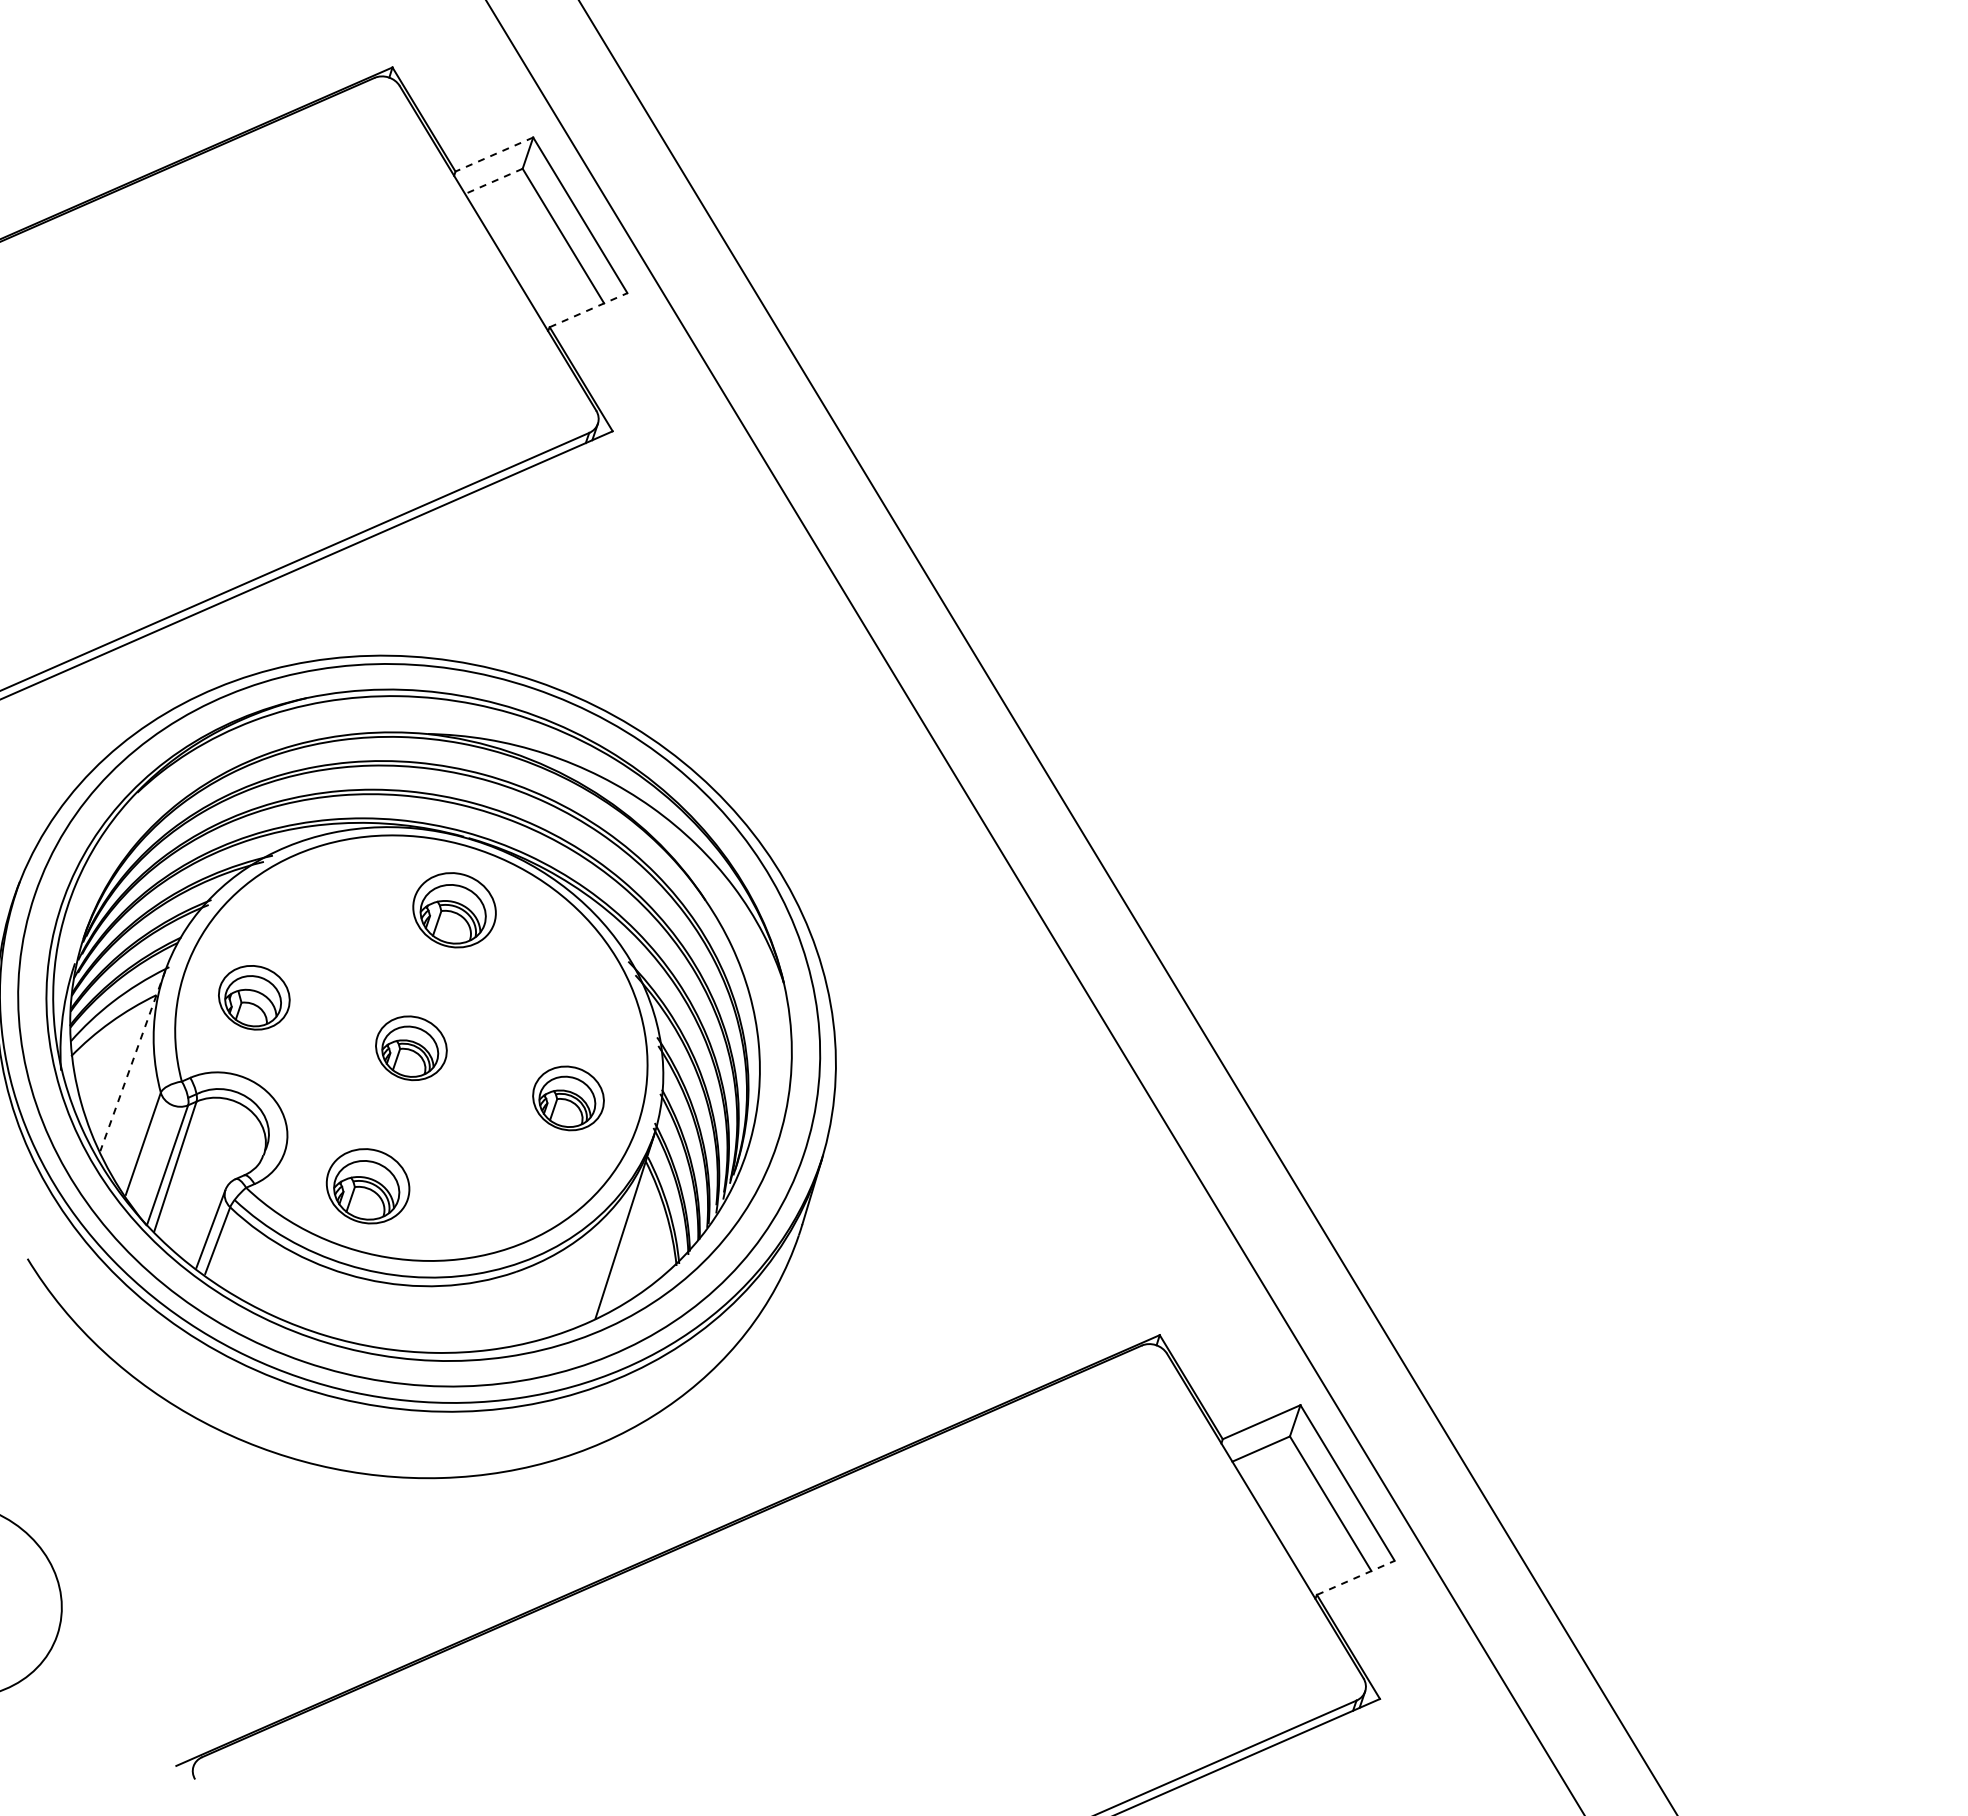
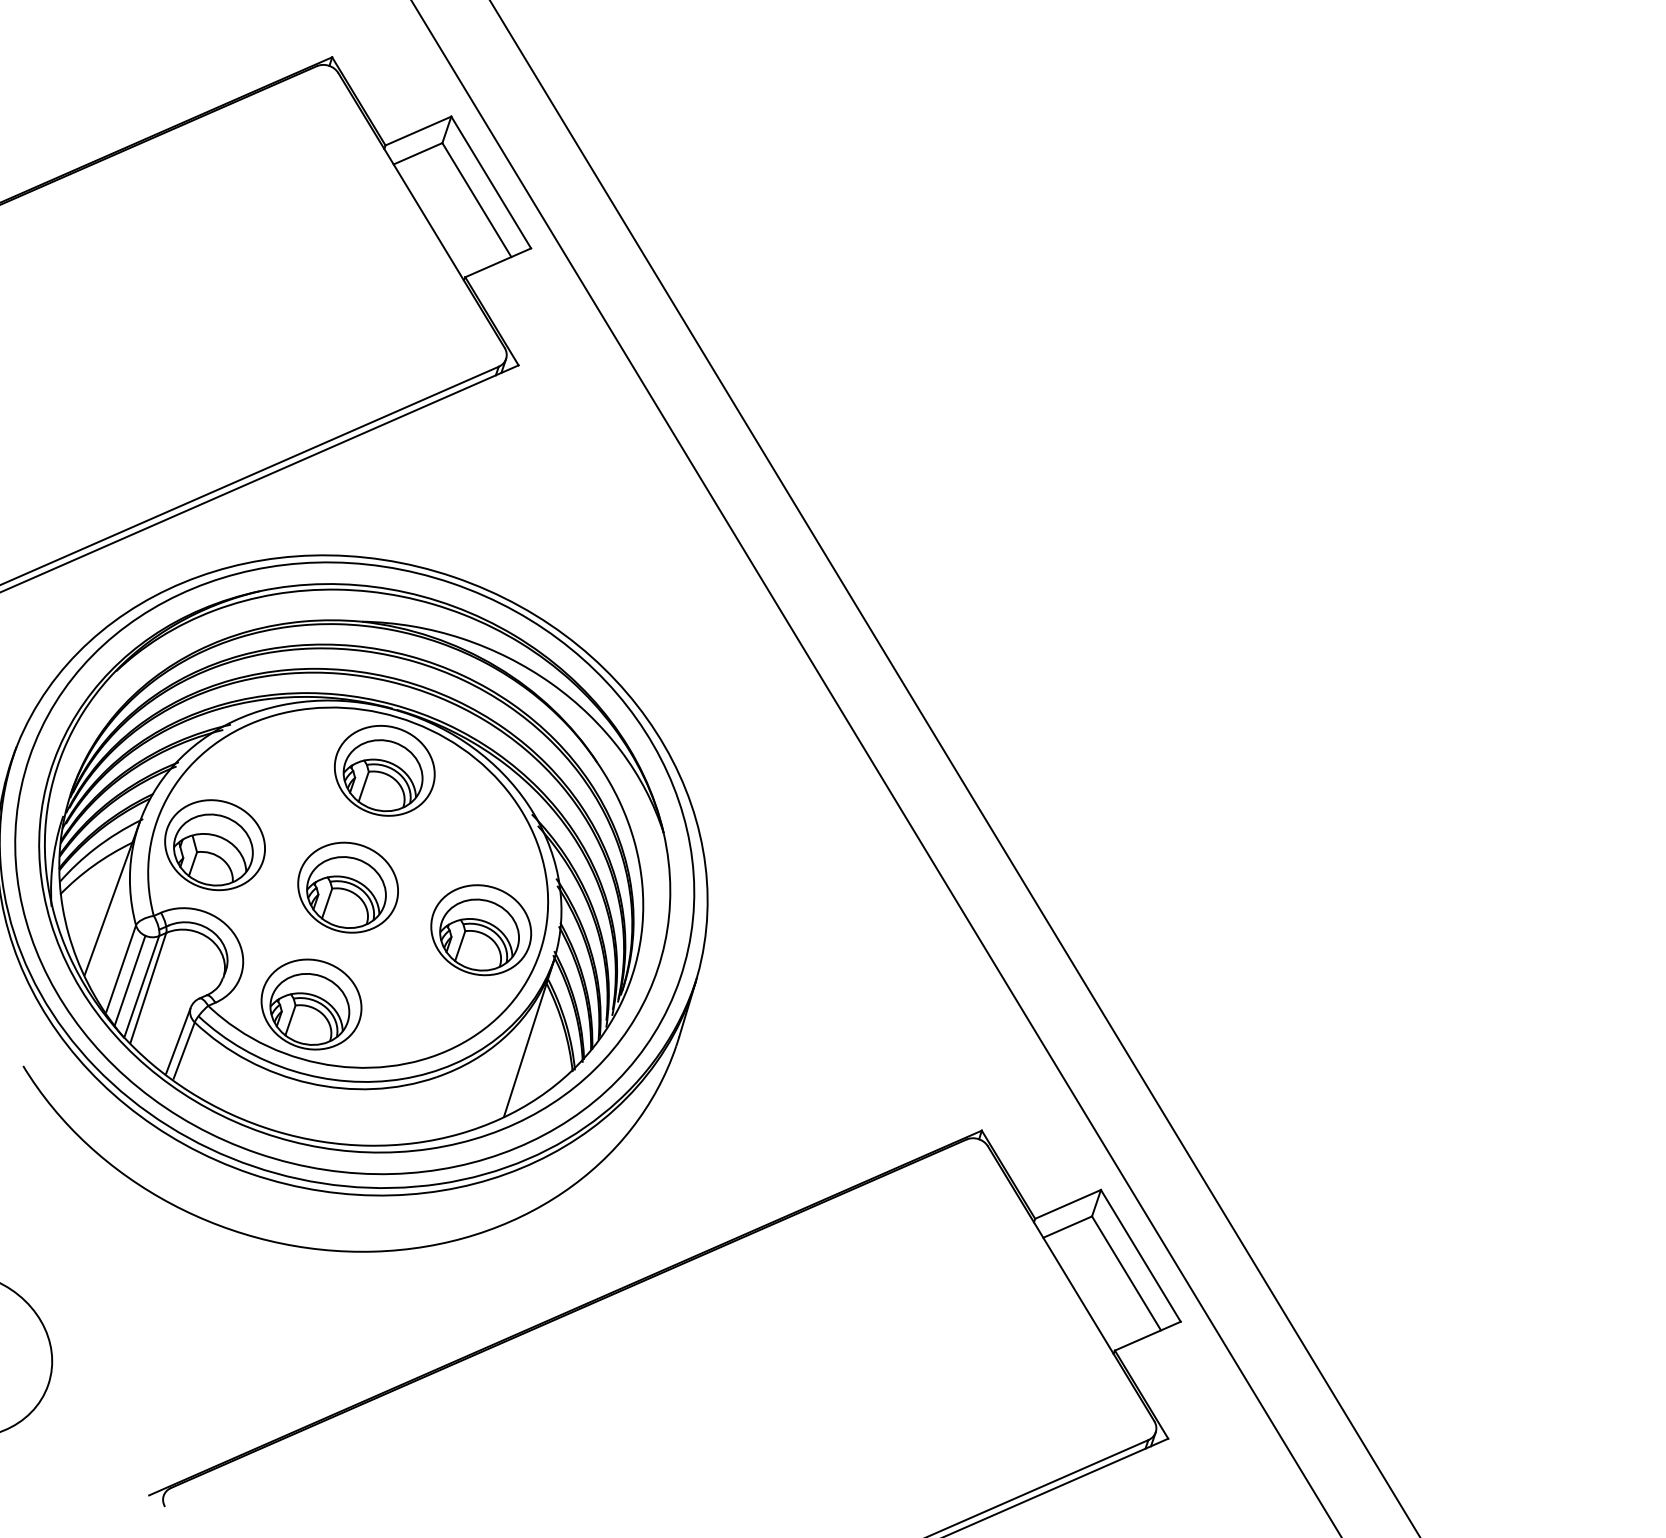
line: (493, 154) -> (417, 131), dashed -> solid
line: (493, 181) -> (417, 153), dashed -> solid
line: (589, 310) -> (498, 263), dashed -> solid
part: (454, 910) -> (384, 771), size x1.43
part: (254, 997) -> (215, 844), size x1.67
part: (411, 1048) -> (348, 887), size x1.67
line: (132, 1061) -> (112, 898), dashed -> solid
part: (568, 1098) -> (481, 930), size x1.67
line: (153, 1158) -> (129, 981), added
part: (367, 1186) -> (311, 1004), size x1.43
line: (1356, 1577) -> (1148, 1335), dashed -> solid

